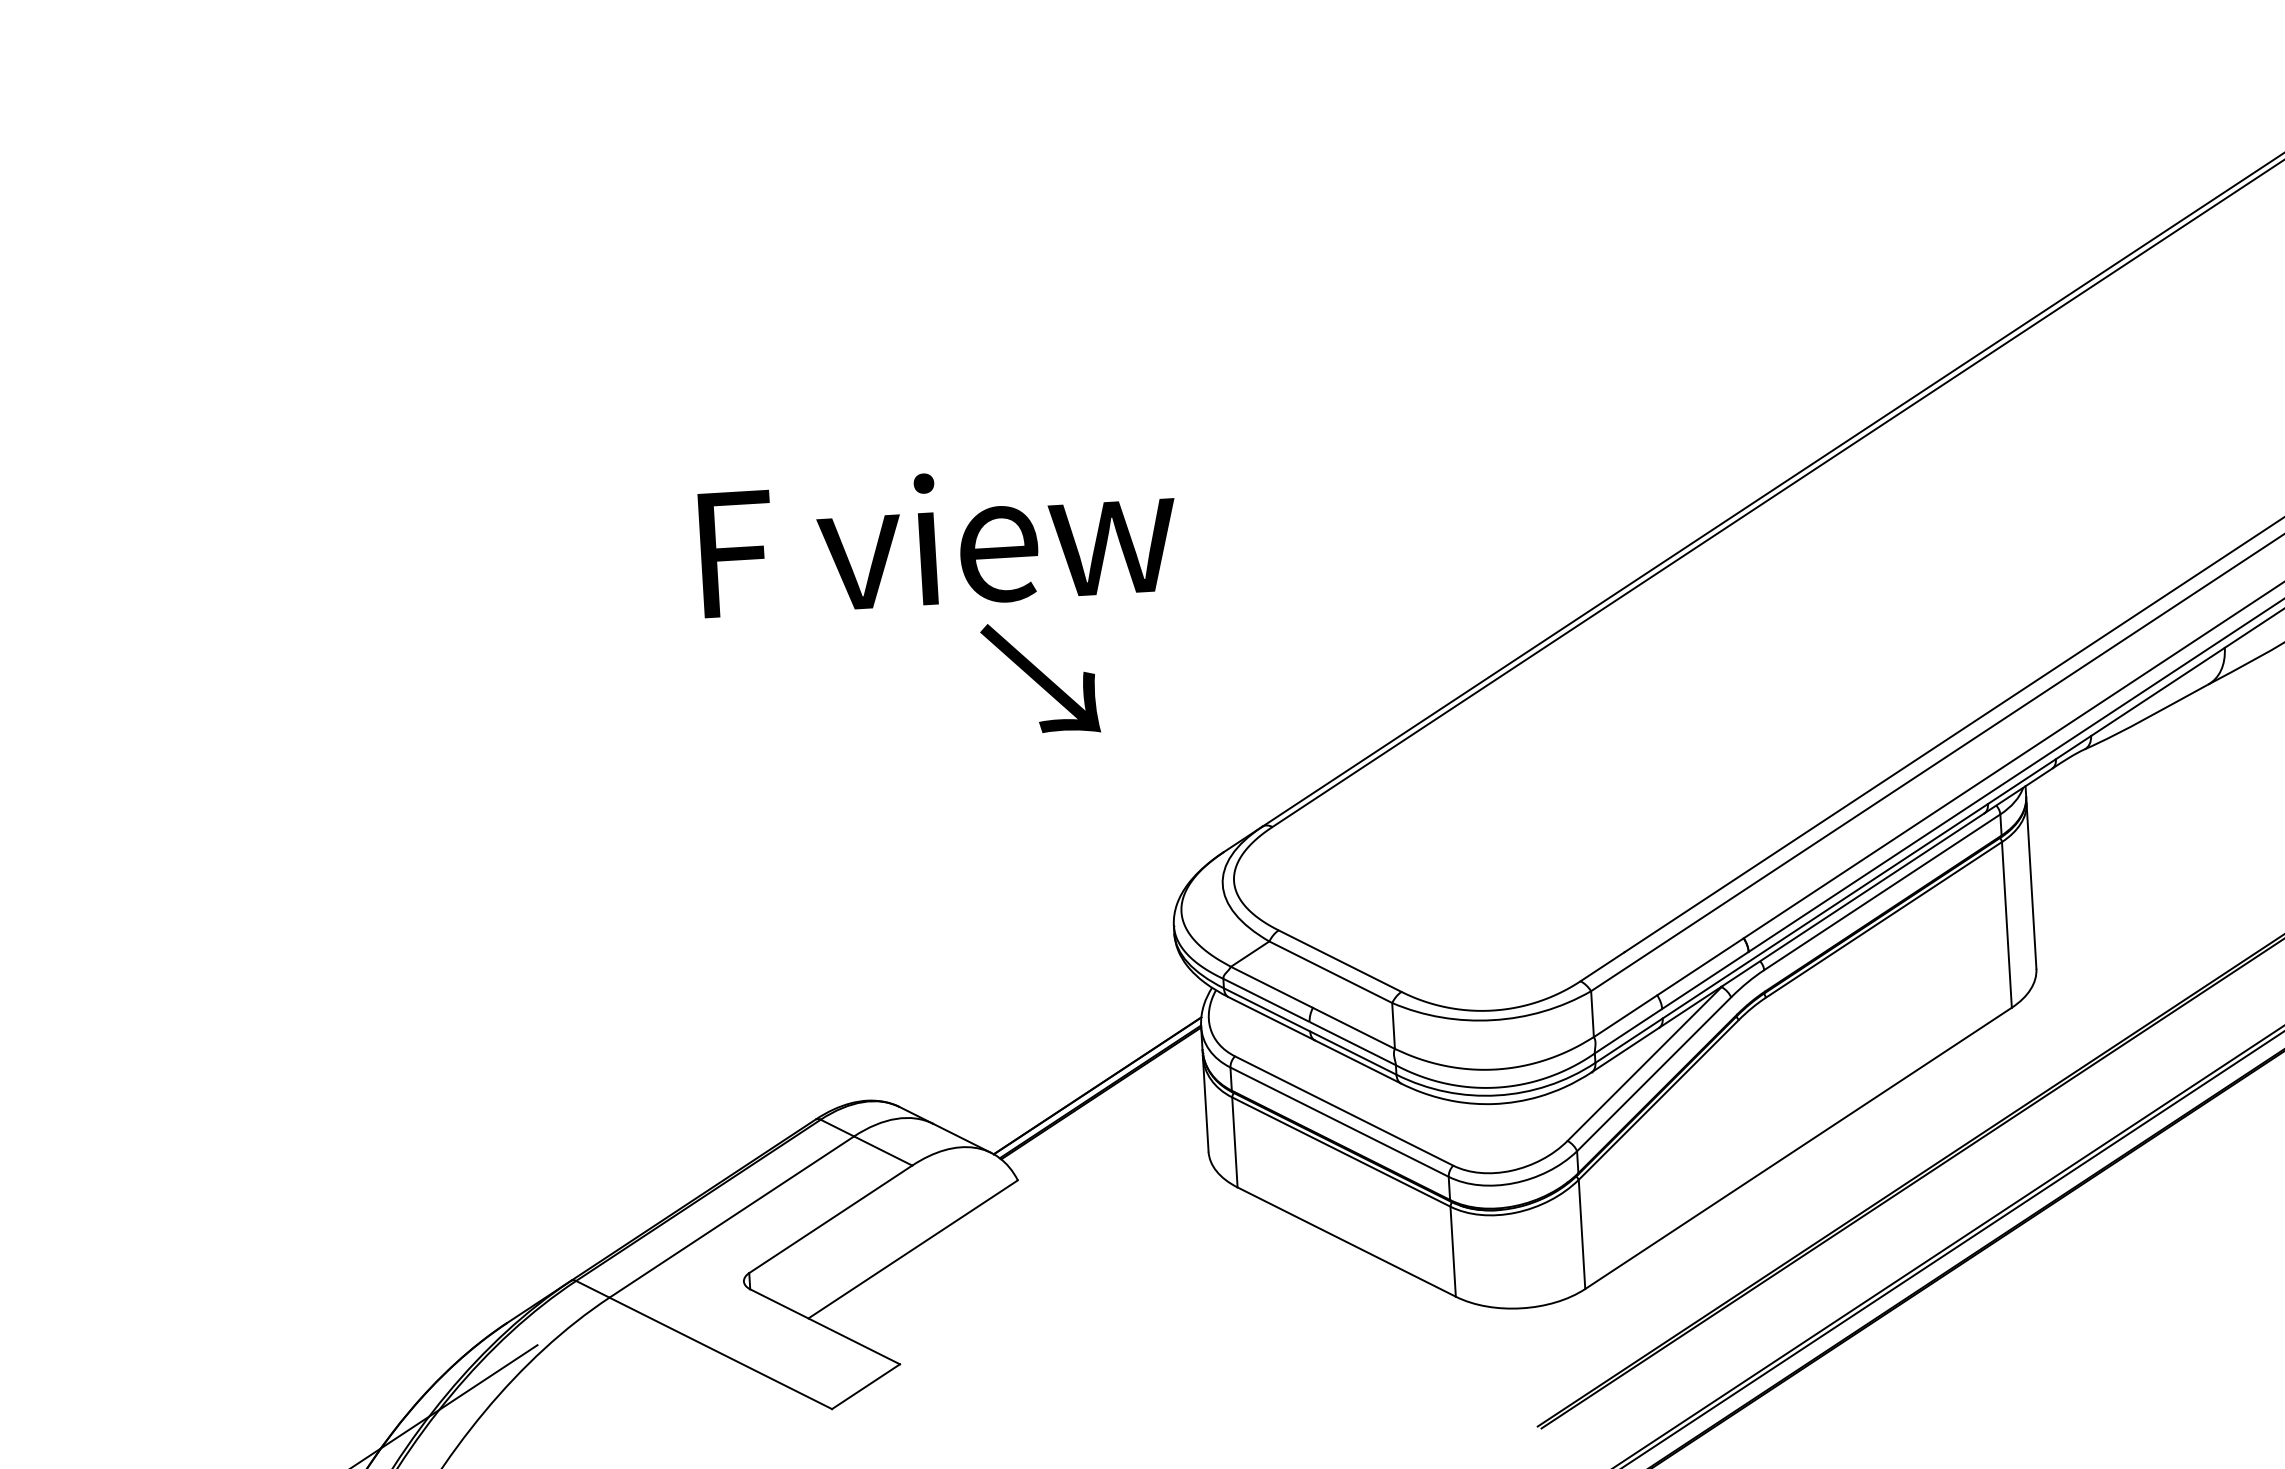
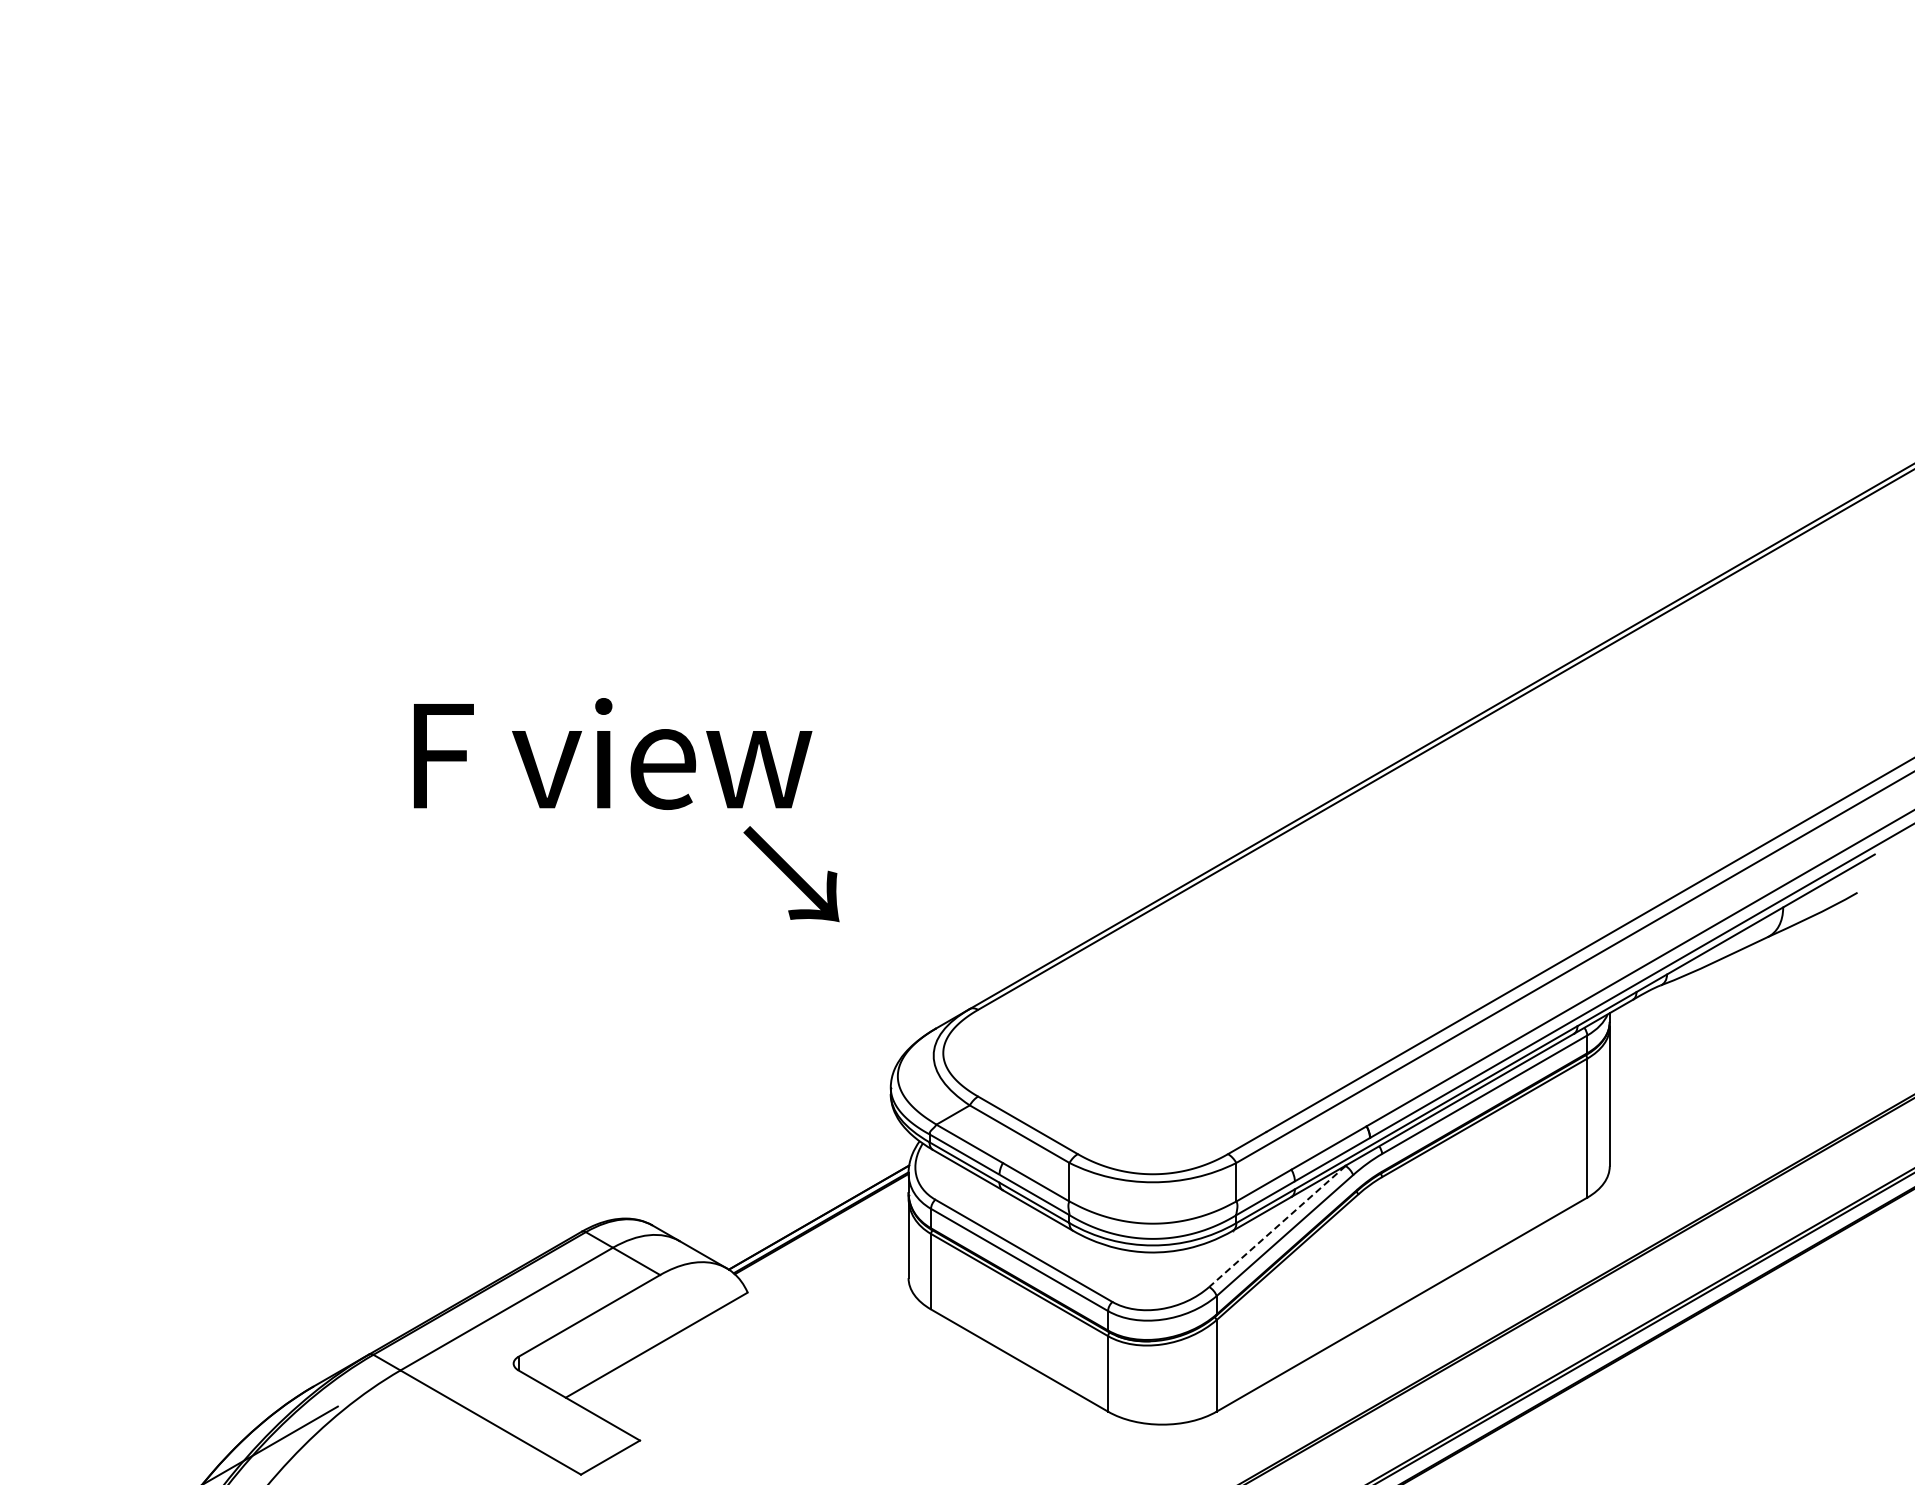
text: (938, 538) -> (613, 753), moved
line: (1644, 1064) -> (1277, 1226), solid -> dashed

